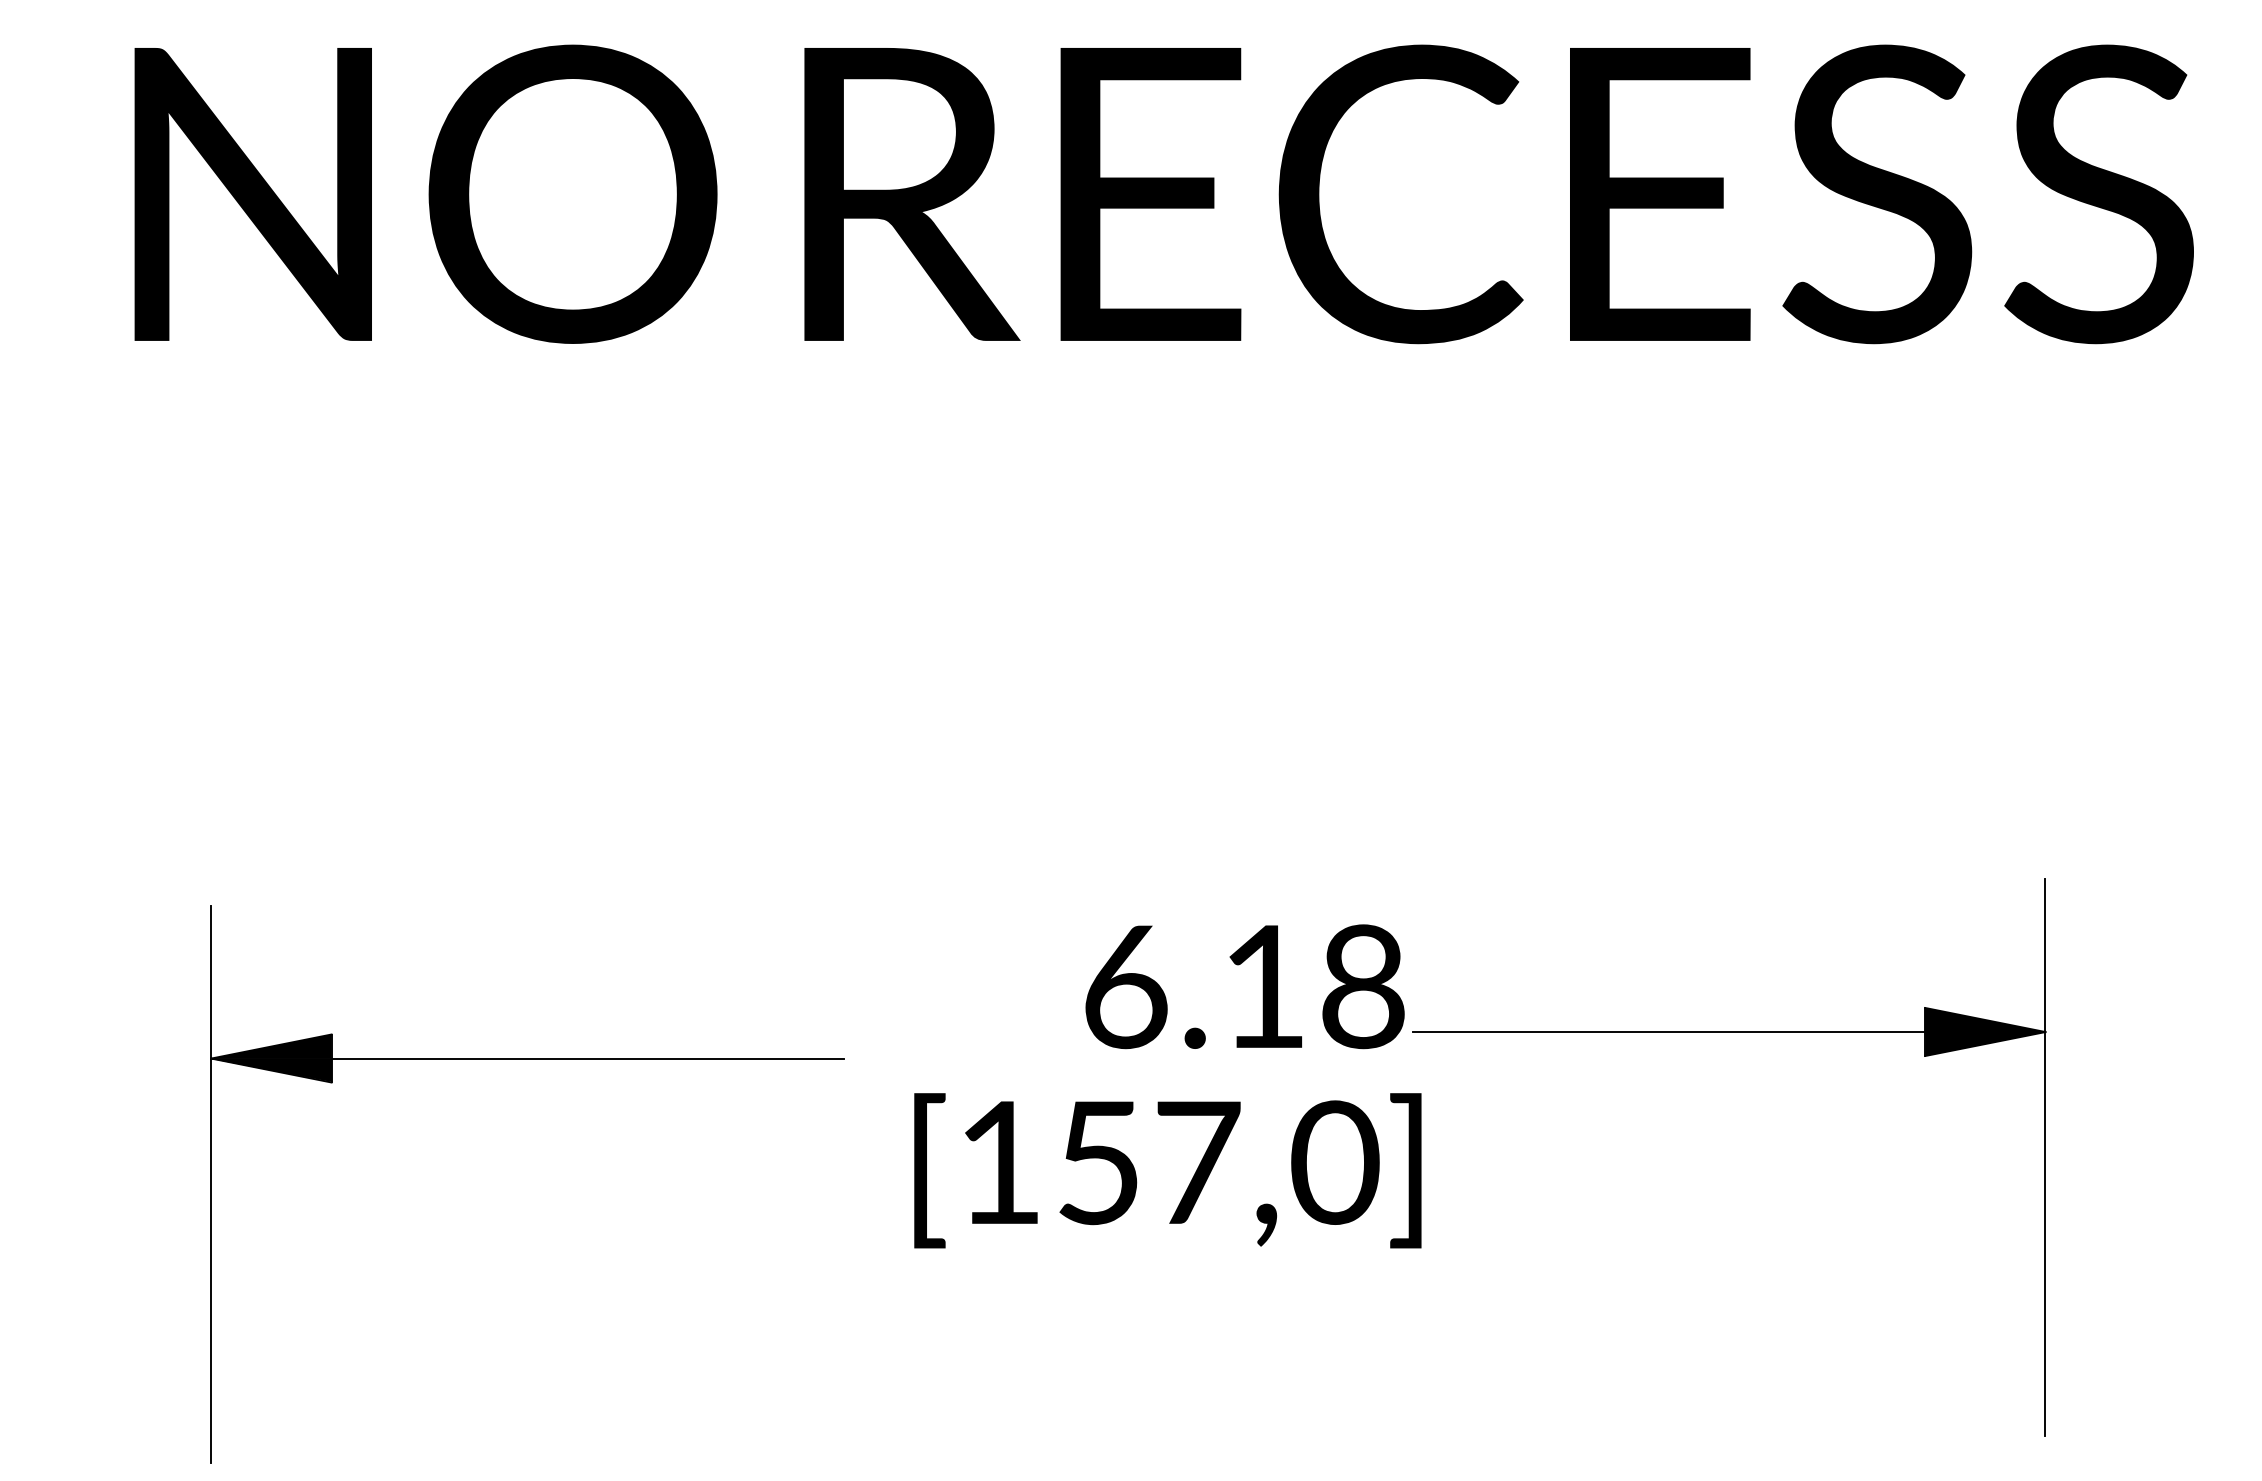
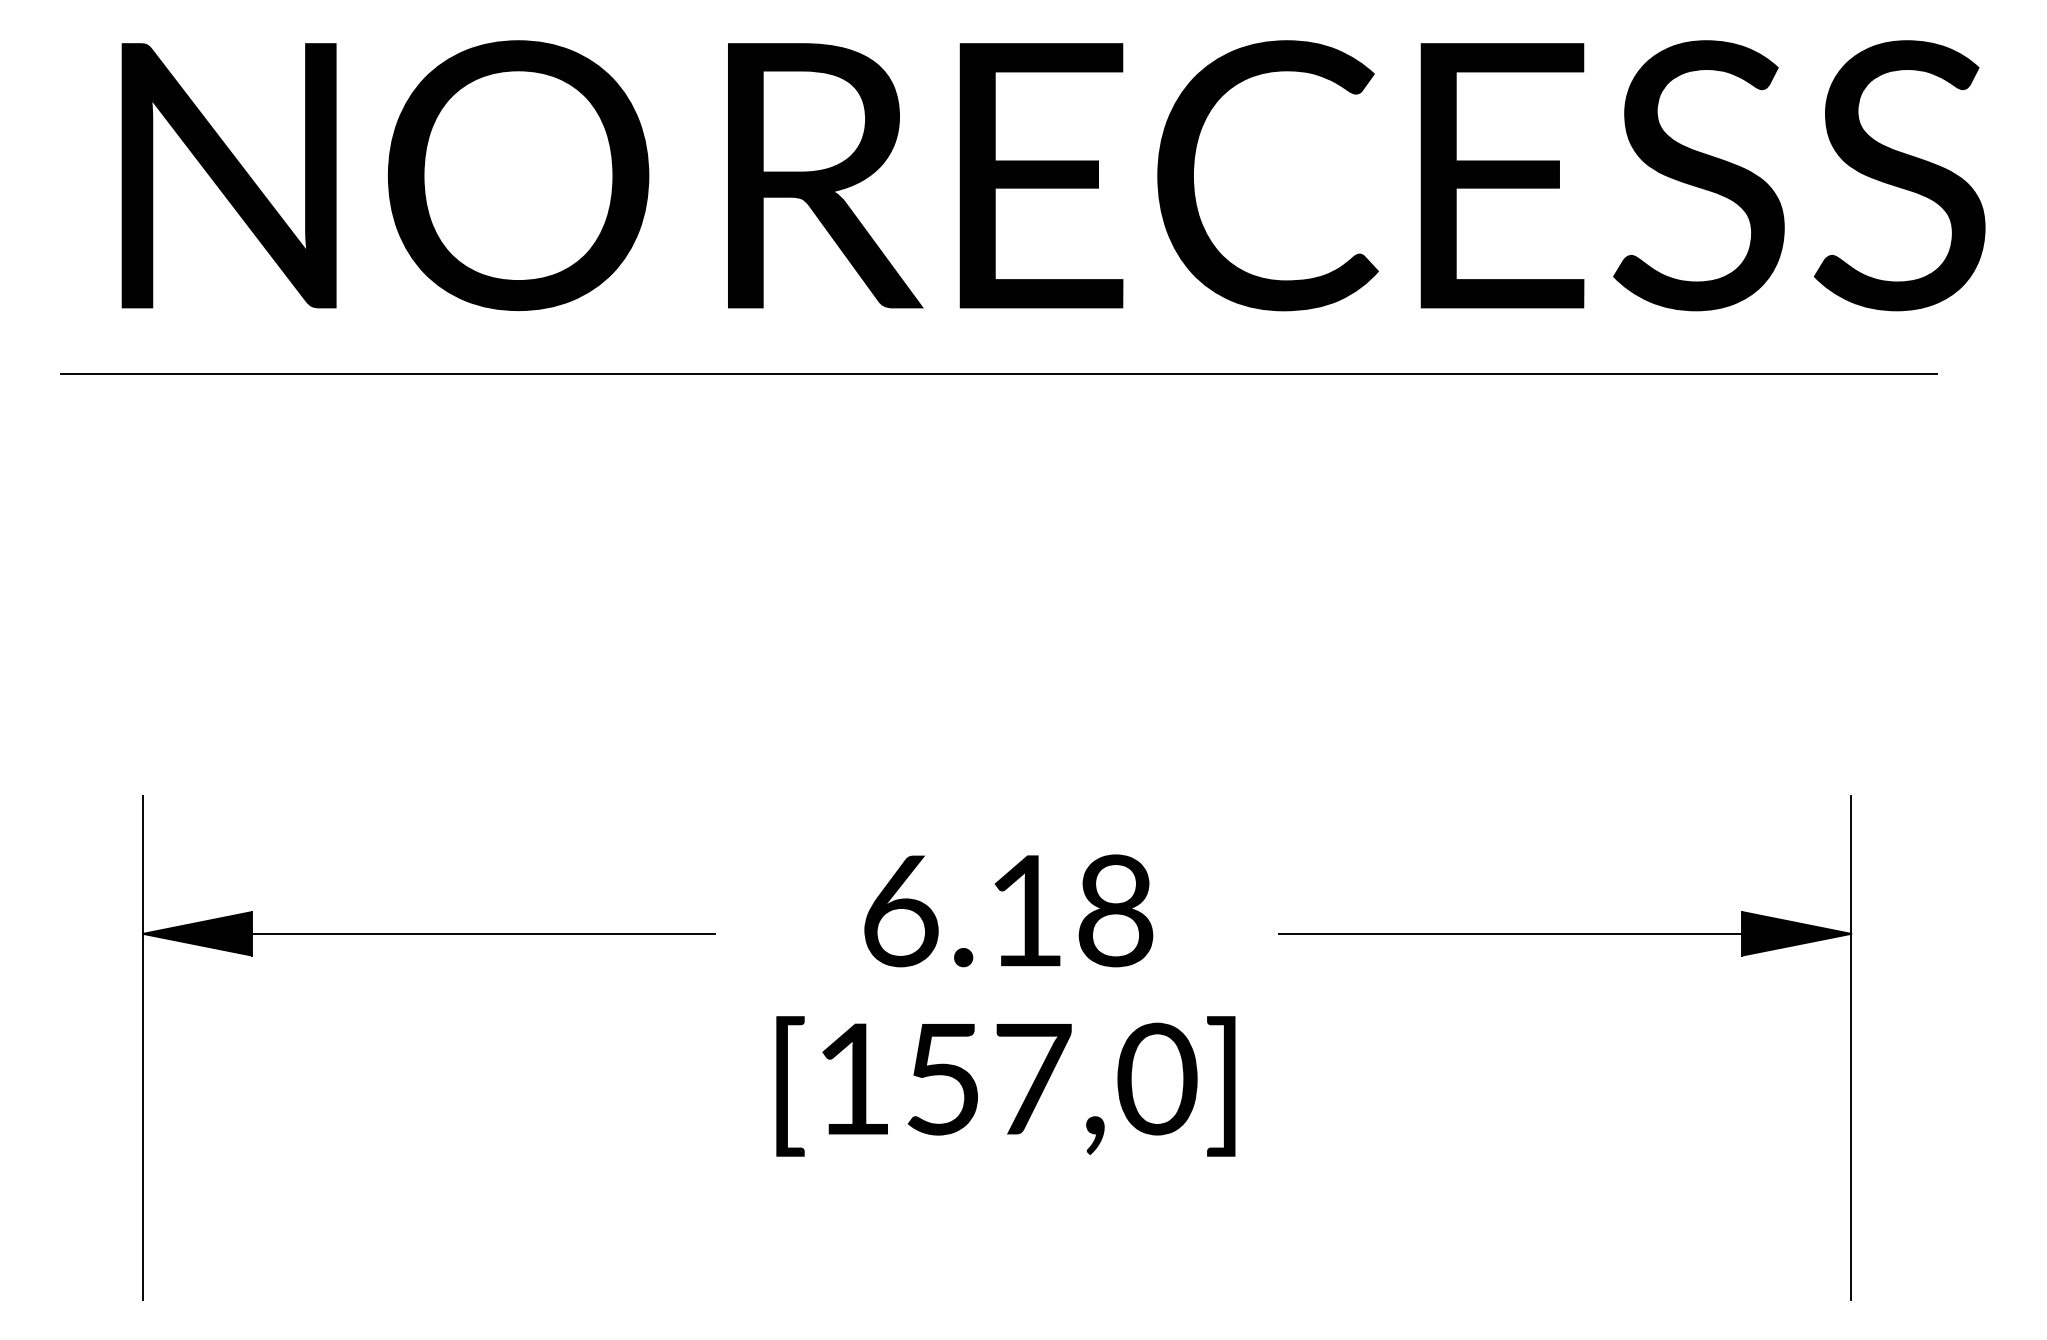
line: (1104, 412) -> (999, 373), added
text: (1244, 986) -> (1008, 910), moved
part: (526, 1059) -> (428, 934), moved
text: (1167, 1170) -> (1005, 1086), moved

